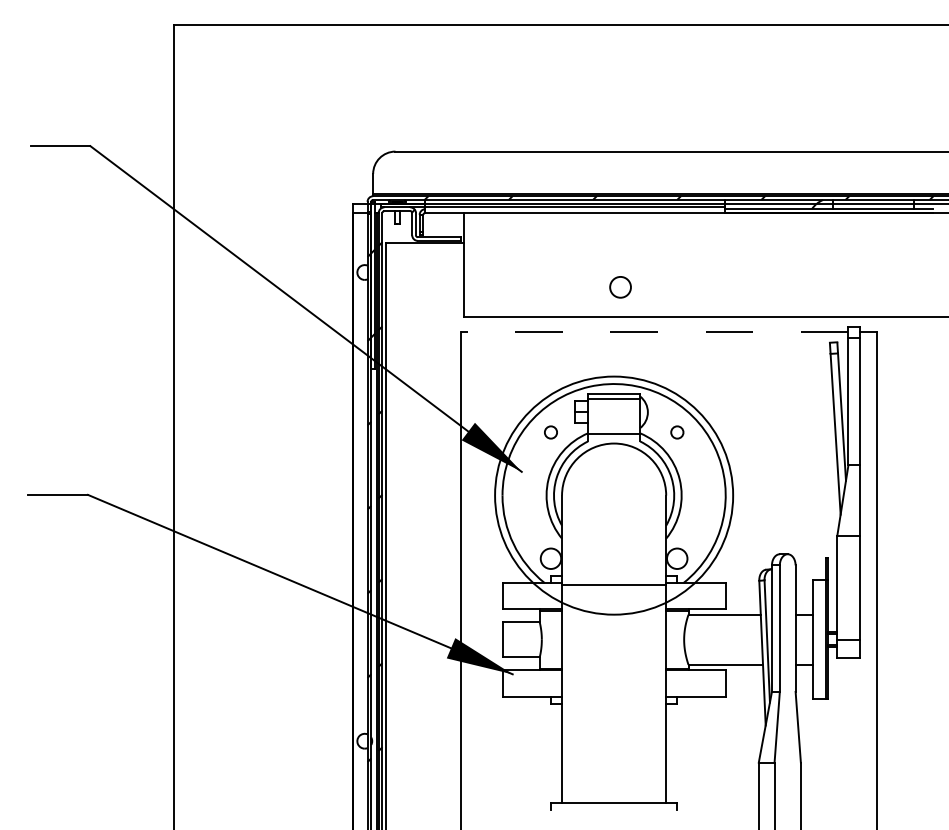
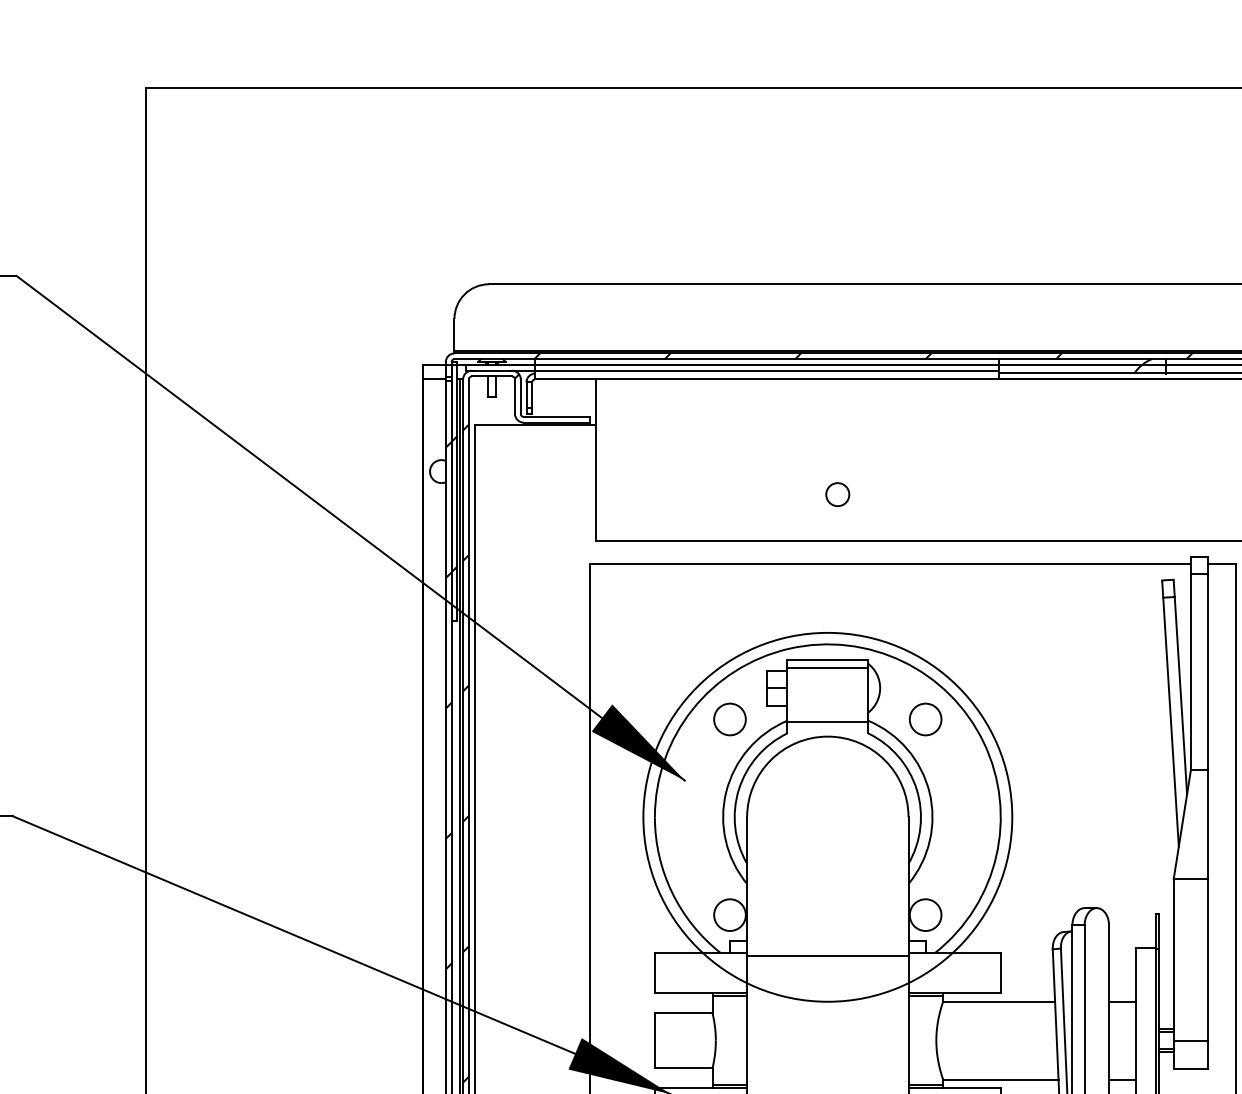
circle: (620, 287) -> (837, 494), size x0.71
line: (654, 332) -> (890, 564), dashed -> solid
circle: (550, 432) -> (729, 719), size x1.67
circle: (677, 432) -> (926, 719), size x1.67

